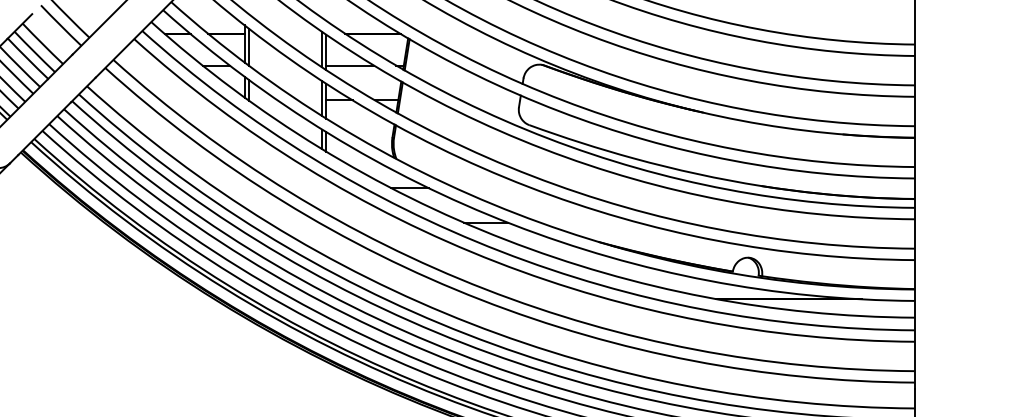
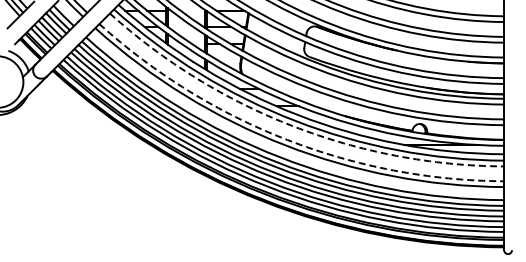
arc: (497, 262) -> (293, 126), solid -> dashed
arc: (485, 288) -> (287, 139), solid -> dashed

